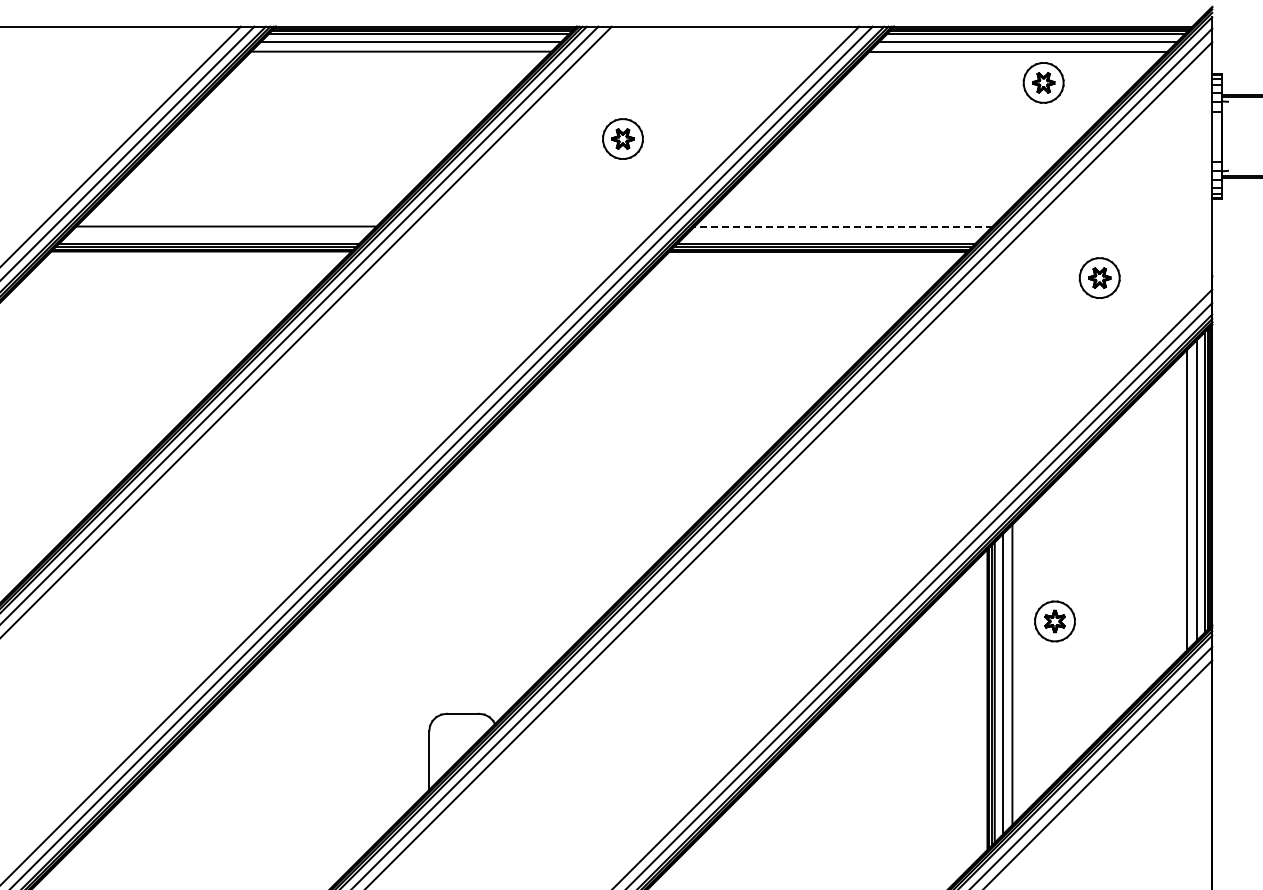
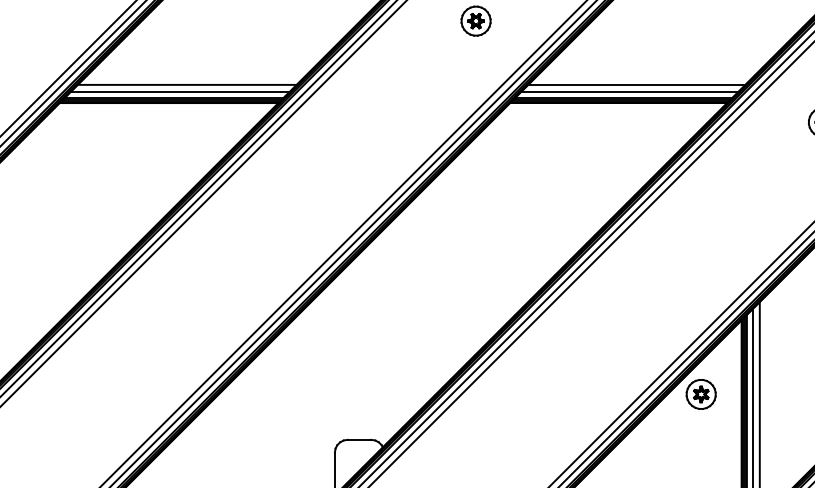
line: (843, 226) -> (636, 84), dashed -> solid
line: (216, 236) -> (179, 92), added
line: (834, 236) -> (630, 92), added
part: (1054, 621) -> (700, 394), moved

